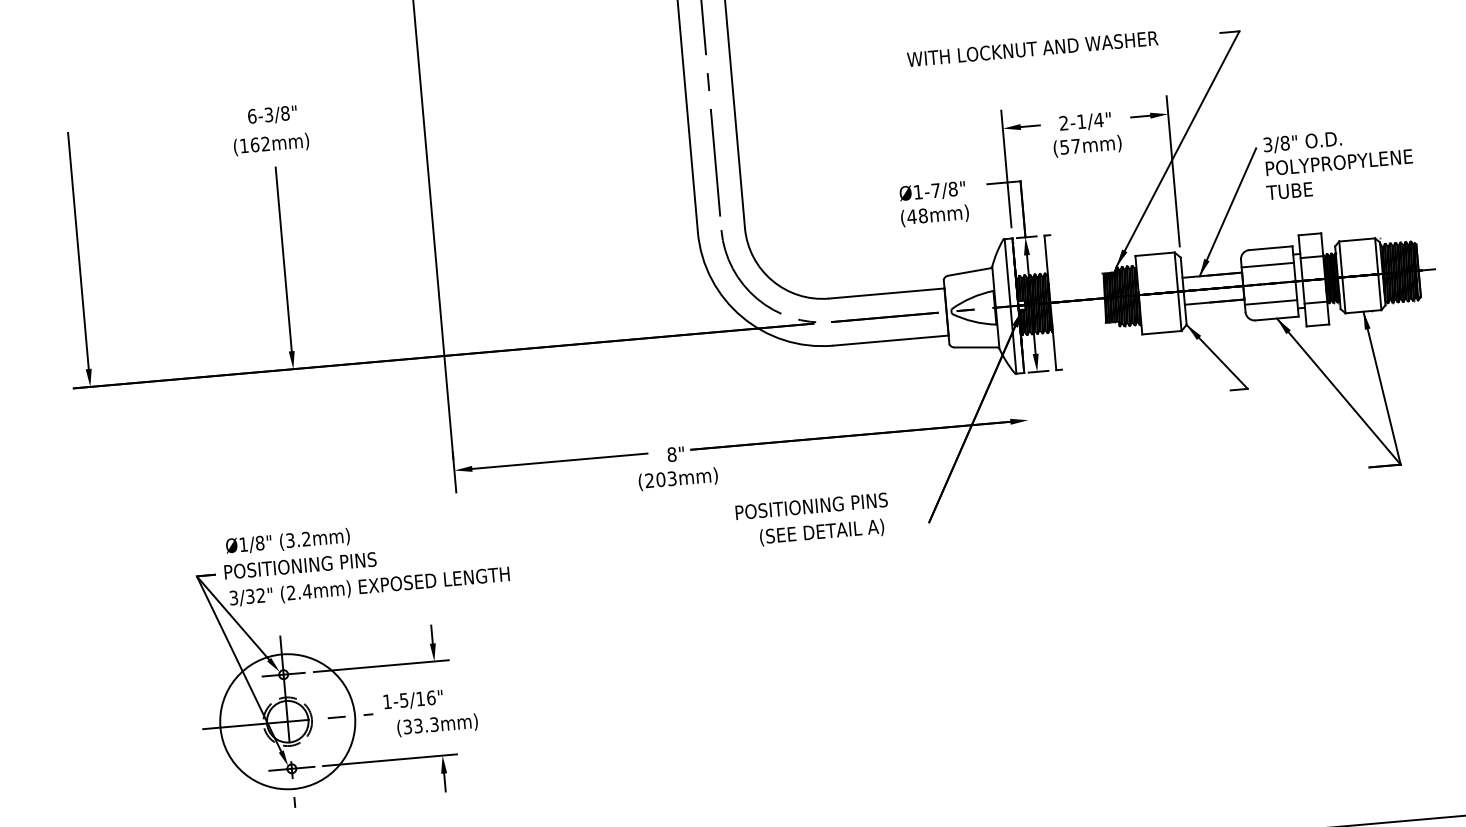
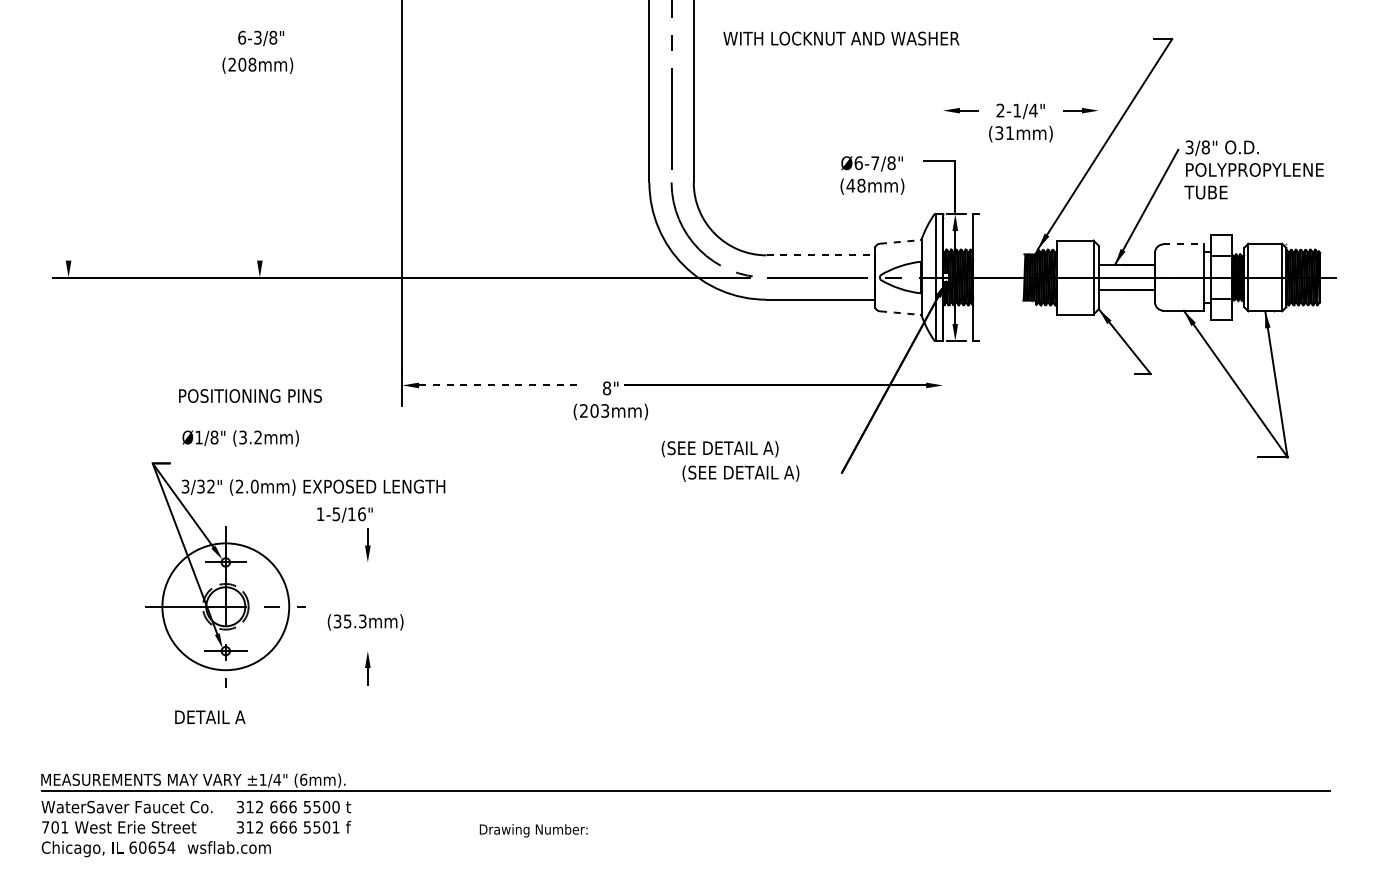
text: (1032, 48) -> (841, 38), moved
text: (255, 144) -> (242, 64), (162mm) -> (208mm)
text: (1070, 146) -> (1004, 132), (57mm) -> (31mm)
line: (1006, 168) -> (943, 148), removed
line: (1172, 171) -> (1098, 164), removed
text: (918, 192) -> (858, 163), Ø1-7/8" -> Ø6-7/8"
line: (1271, 248) -> (1184, 244), solid -> dashed
line: (78, 251) -> (68, 149), removed
line: (283, 258) -> (259, 173), removed
line: (1267, 264) -> (1179, 259), removed
line: (969, 271) -> (900, 241), solid -> dashed
line: (887, 293) -> (821, 255), solid -> dashed
line: (1270, 302) -> (1179, 295), removed
line: (976, 347) -> (900, 313), solid -> dashed
line: (559, 461) -> (501, 385), solid -> dashed
text: (810, 506) -> (732, 448), POSITIONING PINS -> (SEE DETAIL A)
text: (300, 565) -> (250, 395), moved
text: (307, 591) -> (254, 486), (2.4mm) -> (2.0mm)
line: (380, 666) -> (317, 562), removed
text: (412, 699) -> (344, 514), moved
text: (418, 725) -> (347, 620), (33.3mm) -> (35.3mm)
line: (390, 760) -> (318, 651), removed

